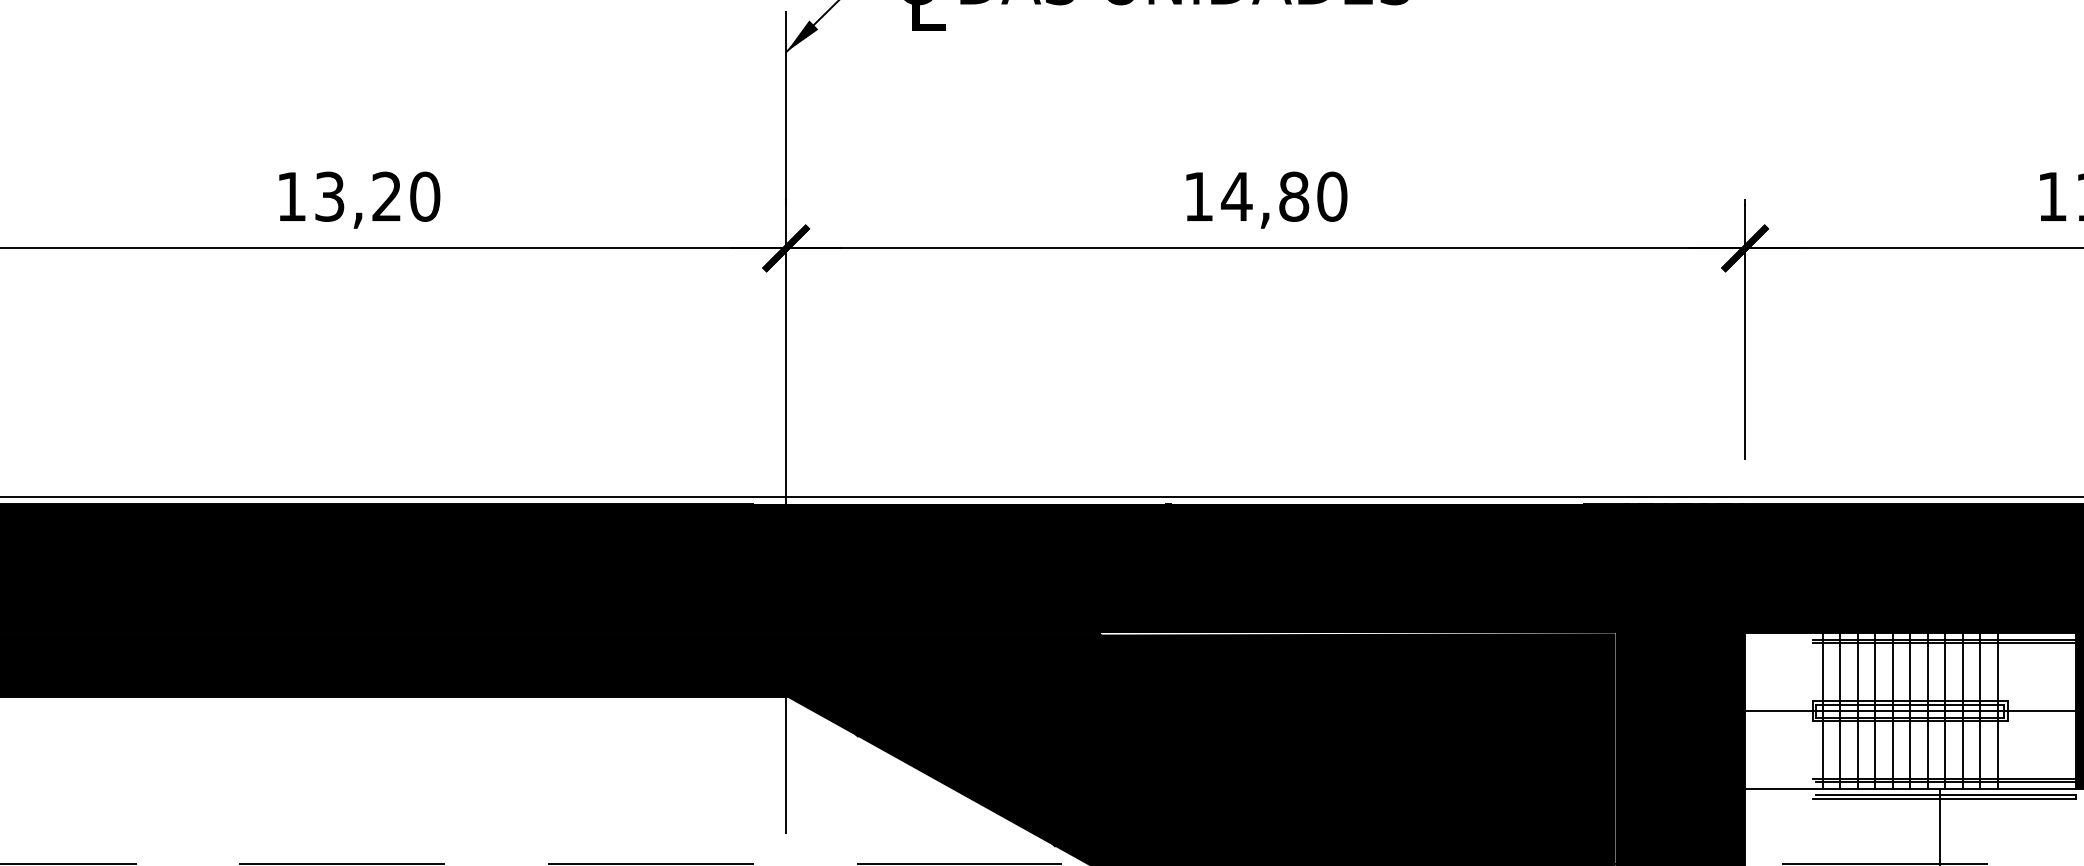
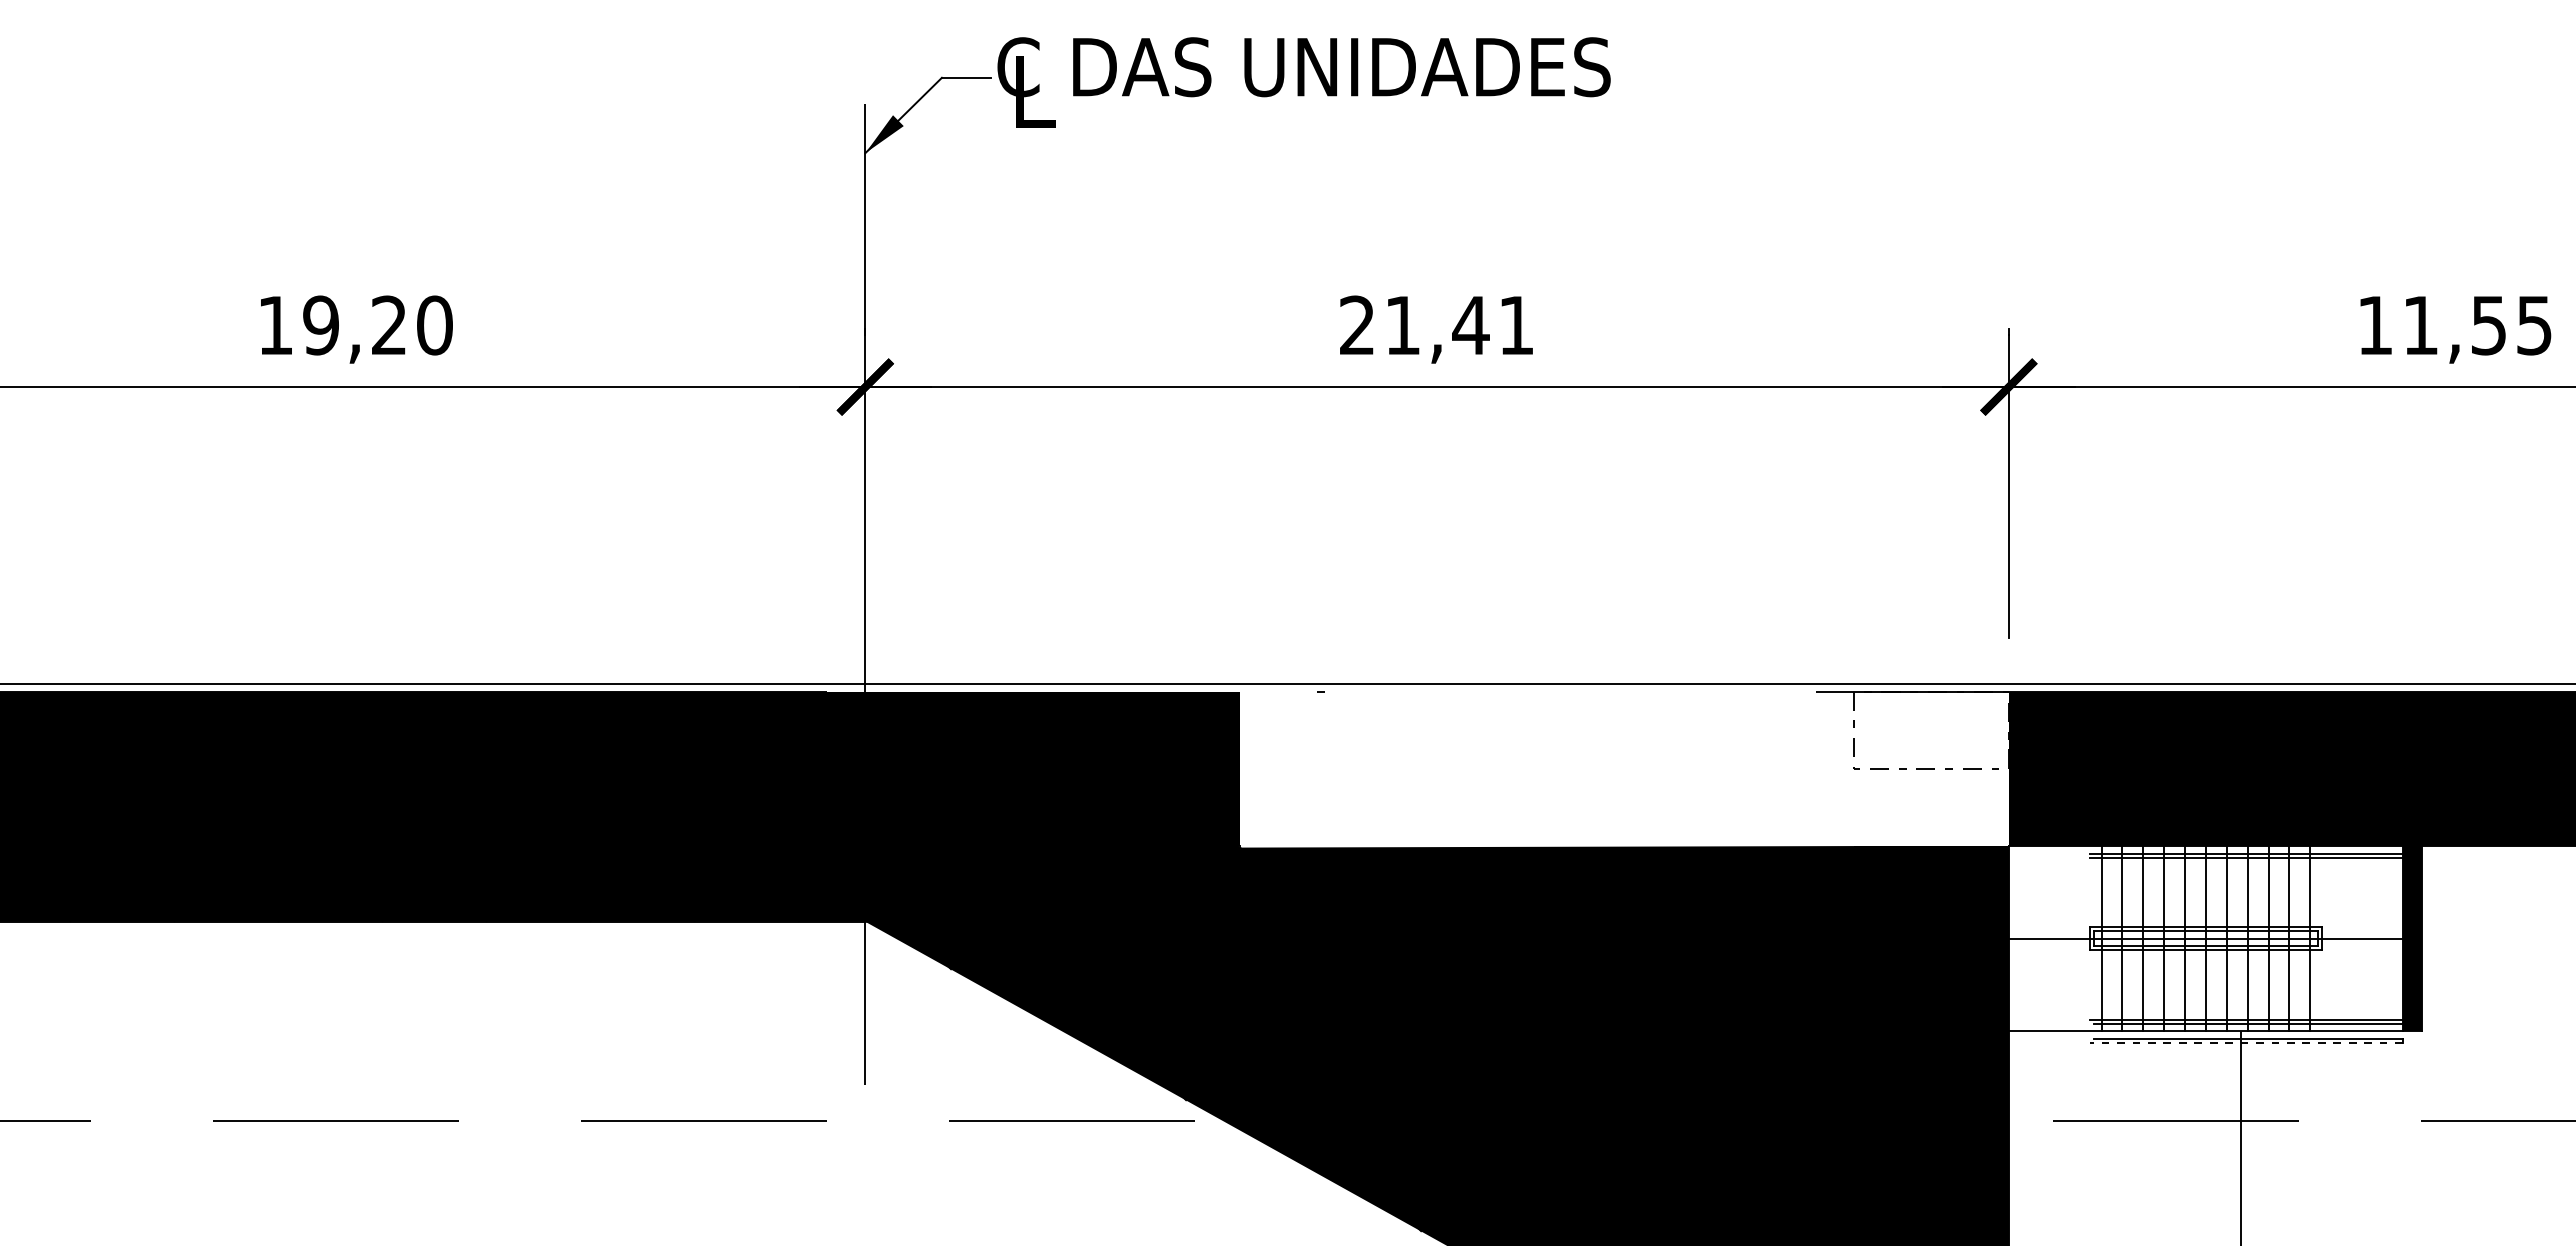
text: (329, 196) -> (320, 325), 13,20 -> 19,20
text: (1265, 196) -> (1437, 325), 14,80 -> 21,41
fill: (1422, 568) -> (1624, 768), removed
line: (1943, 798) -> (2245, 1043), solid -> dashed

